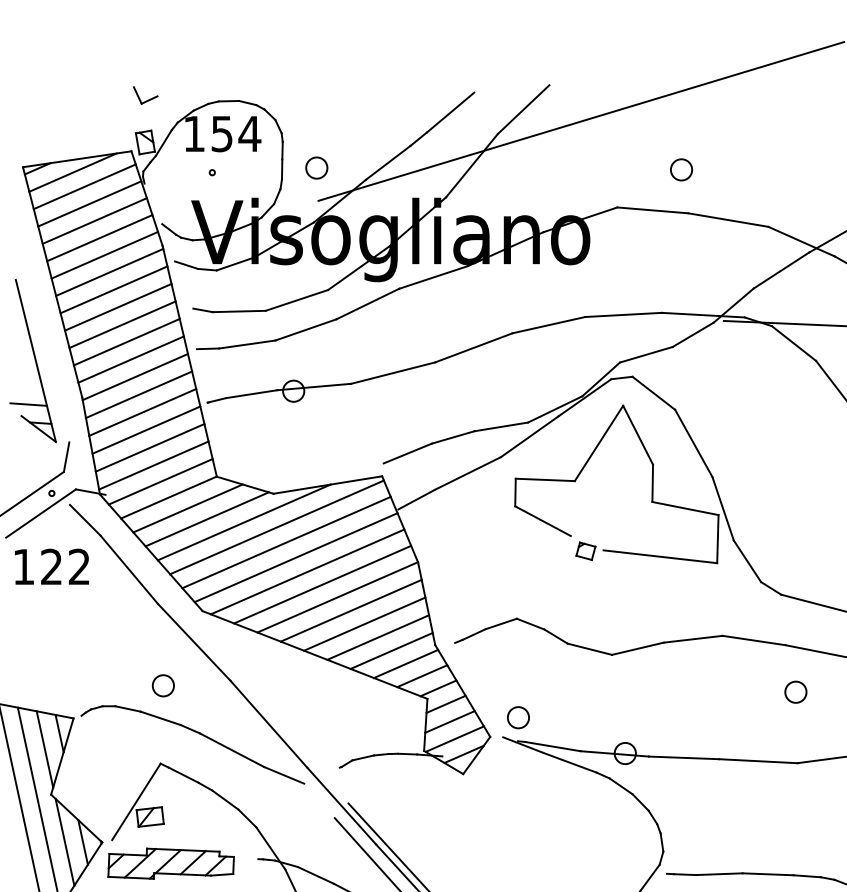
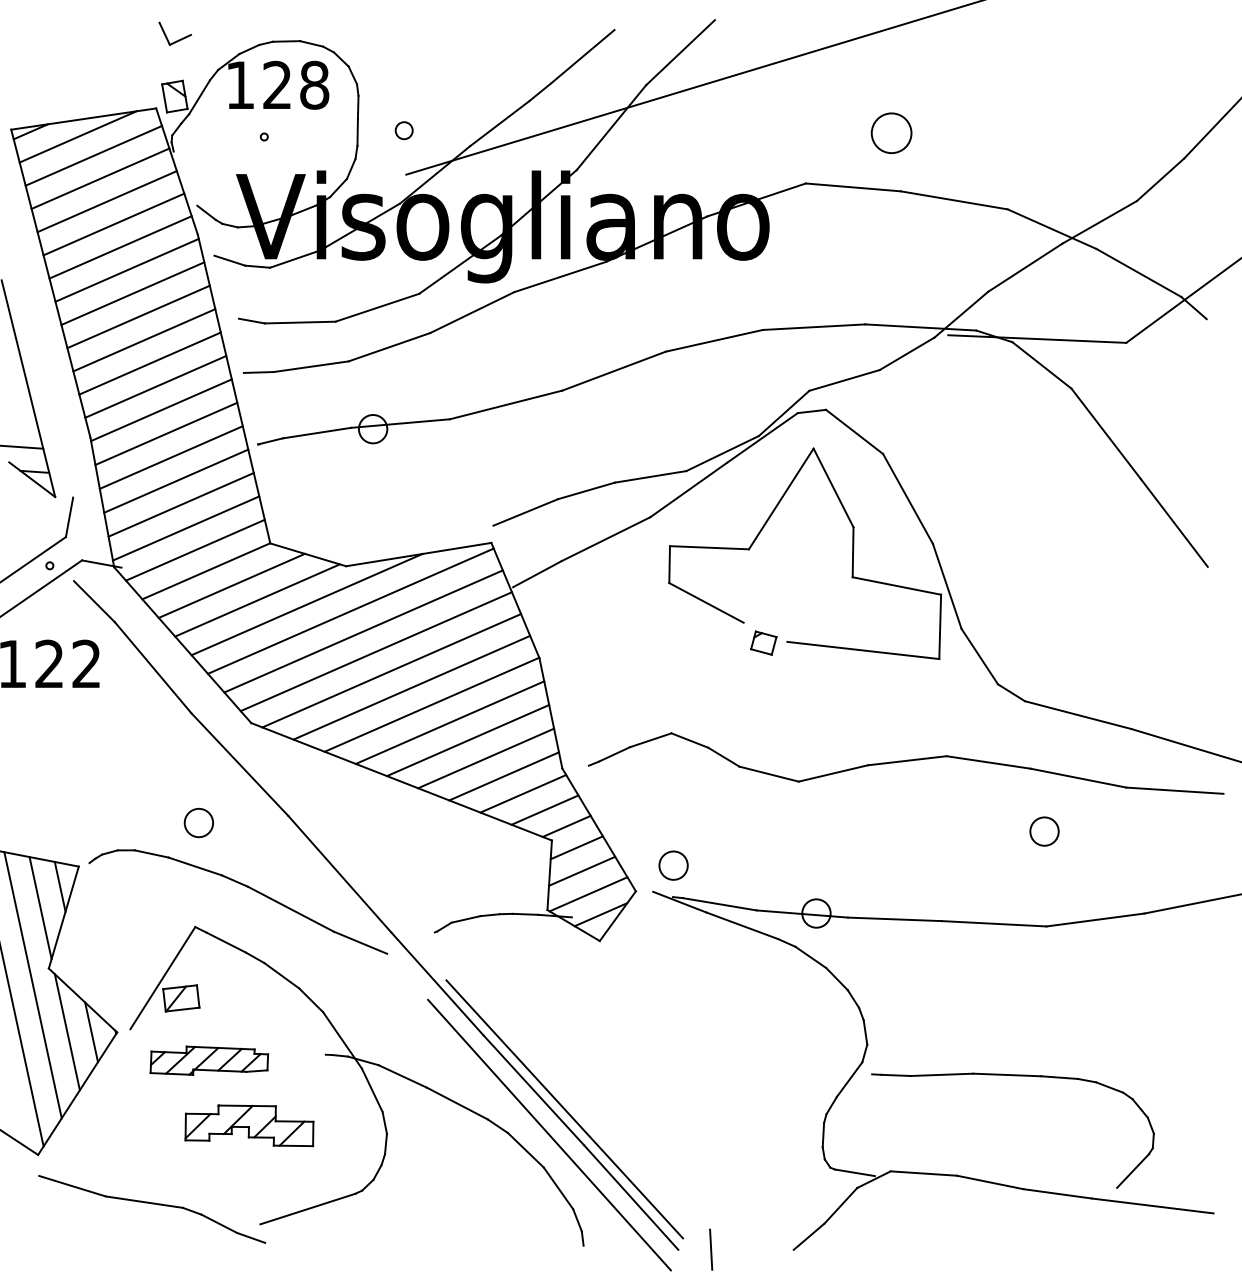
text: (236, 133) -> (296, 84), 154 -> 128
circle: (317, 167) -> (404, 130), size x0.6
circle: (681, 170) -> (891, 133), size x1.4
part: (171, 863) -> (209, 1060), size x0.7

